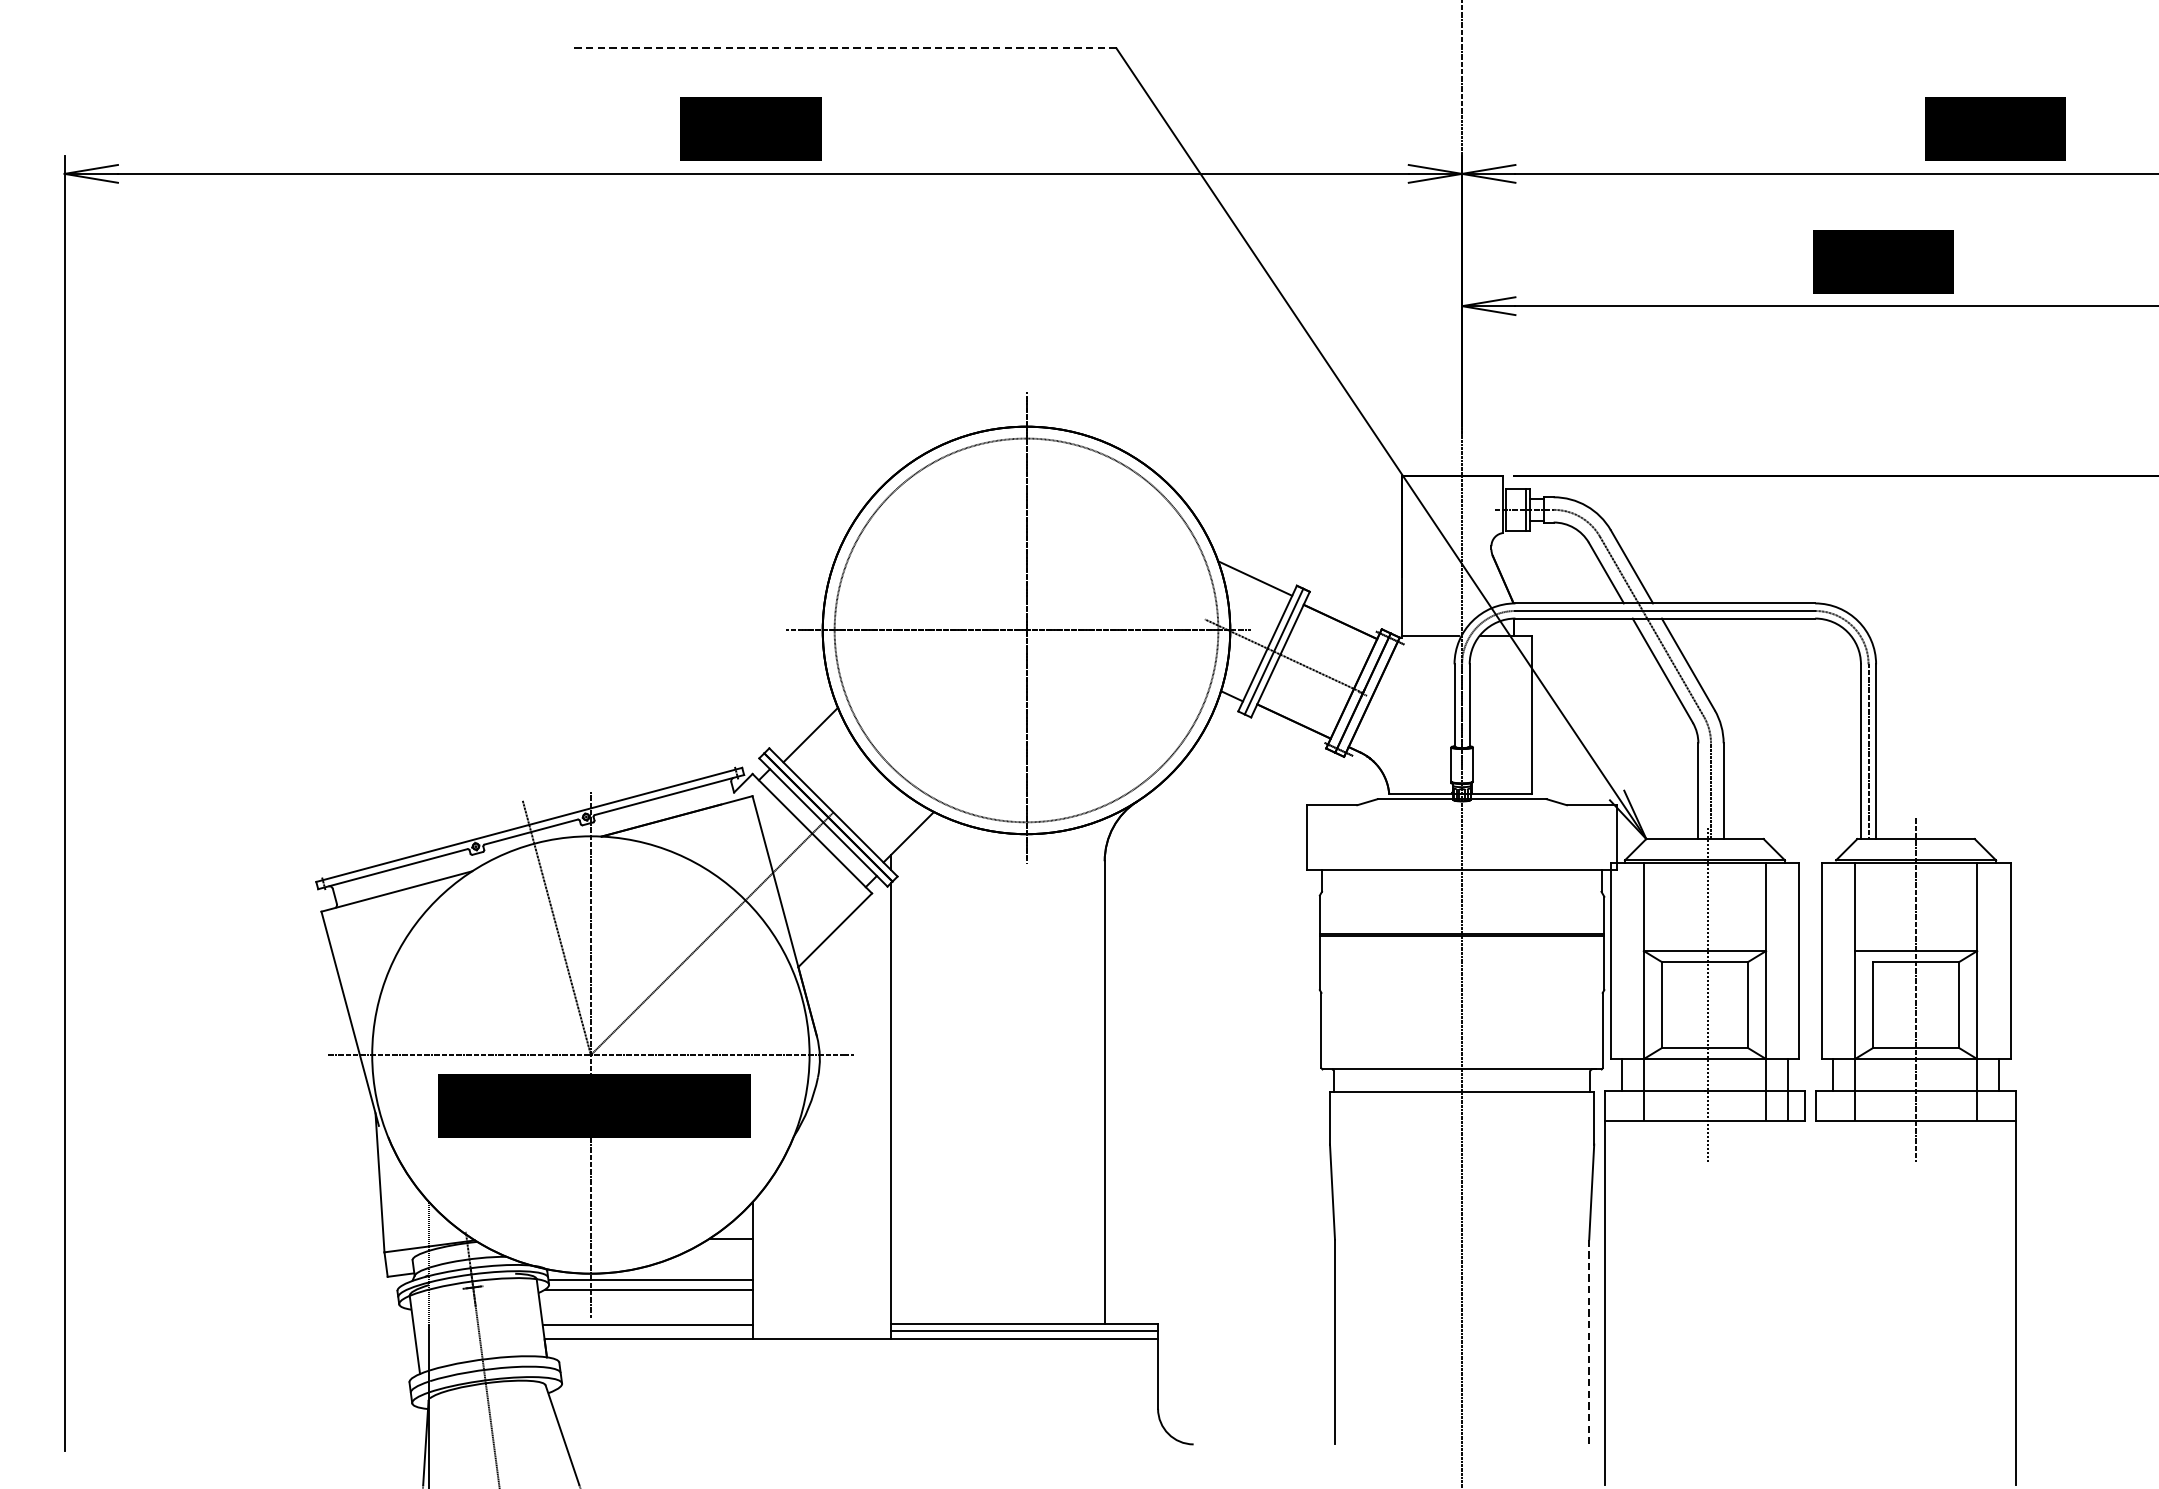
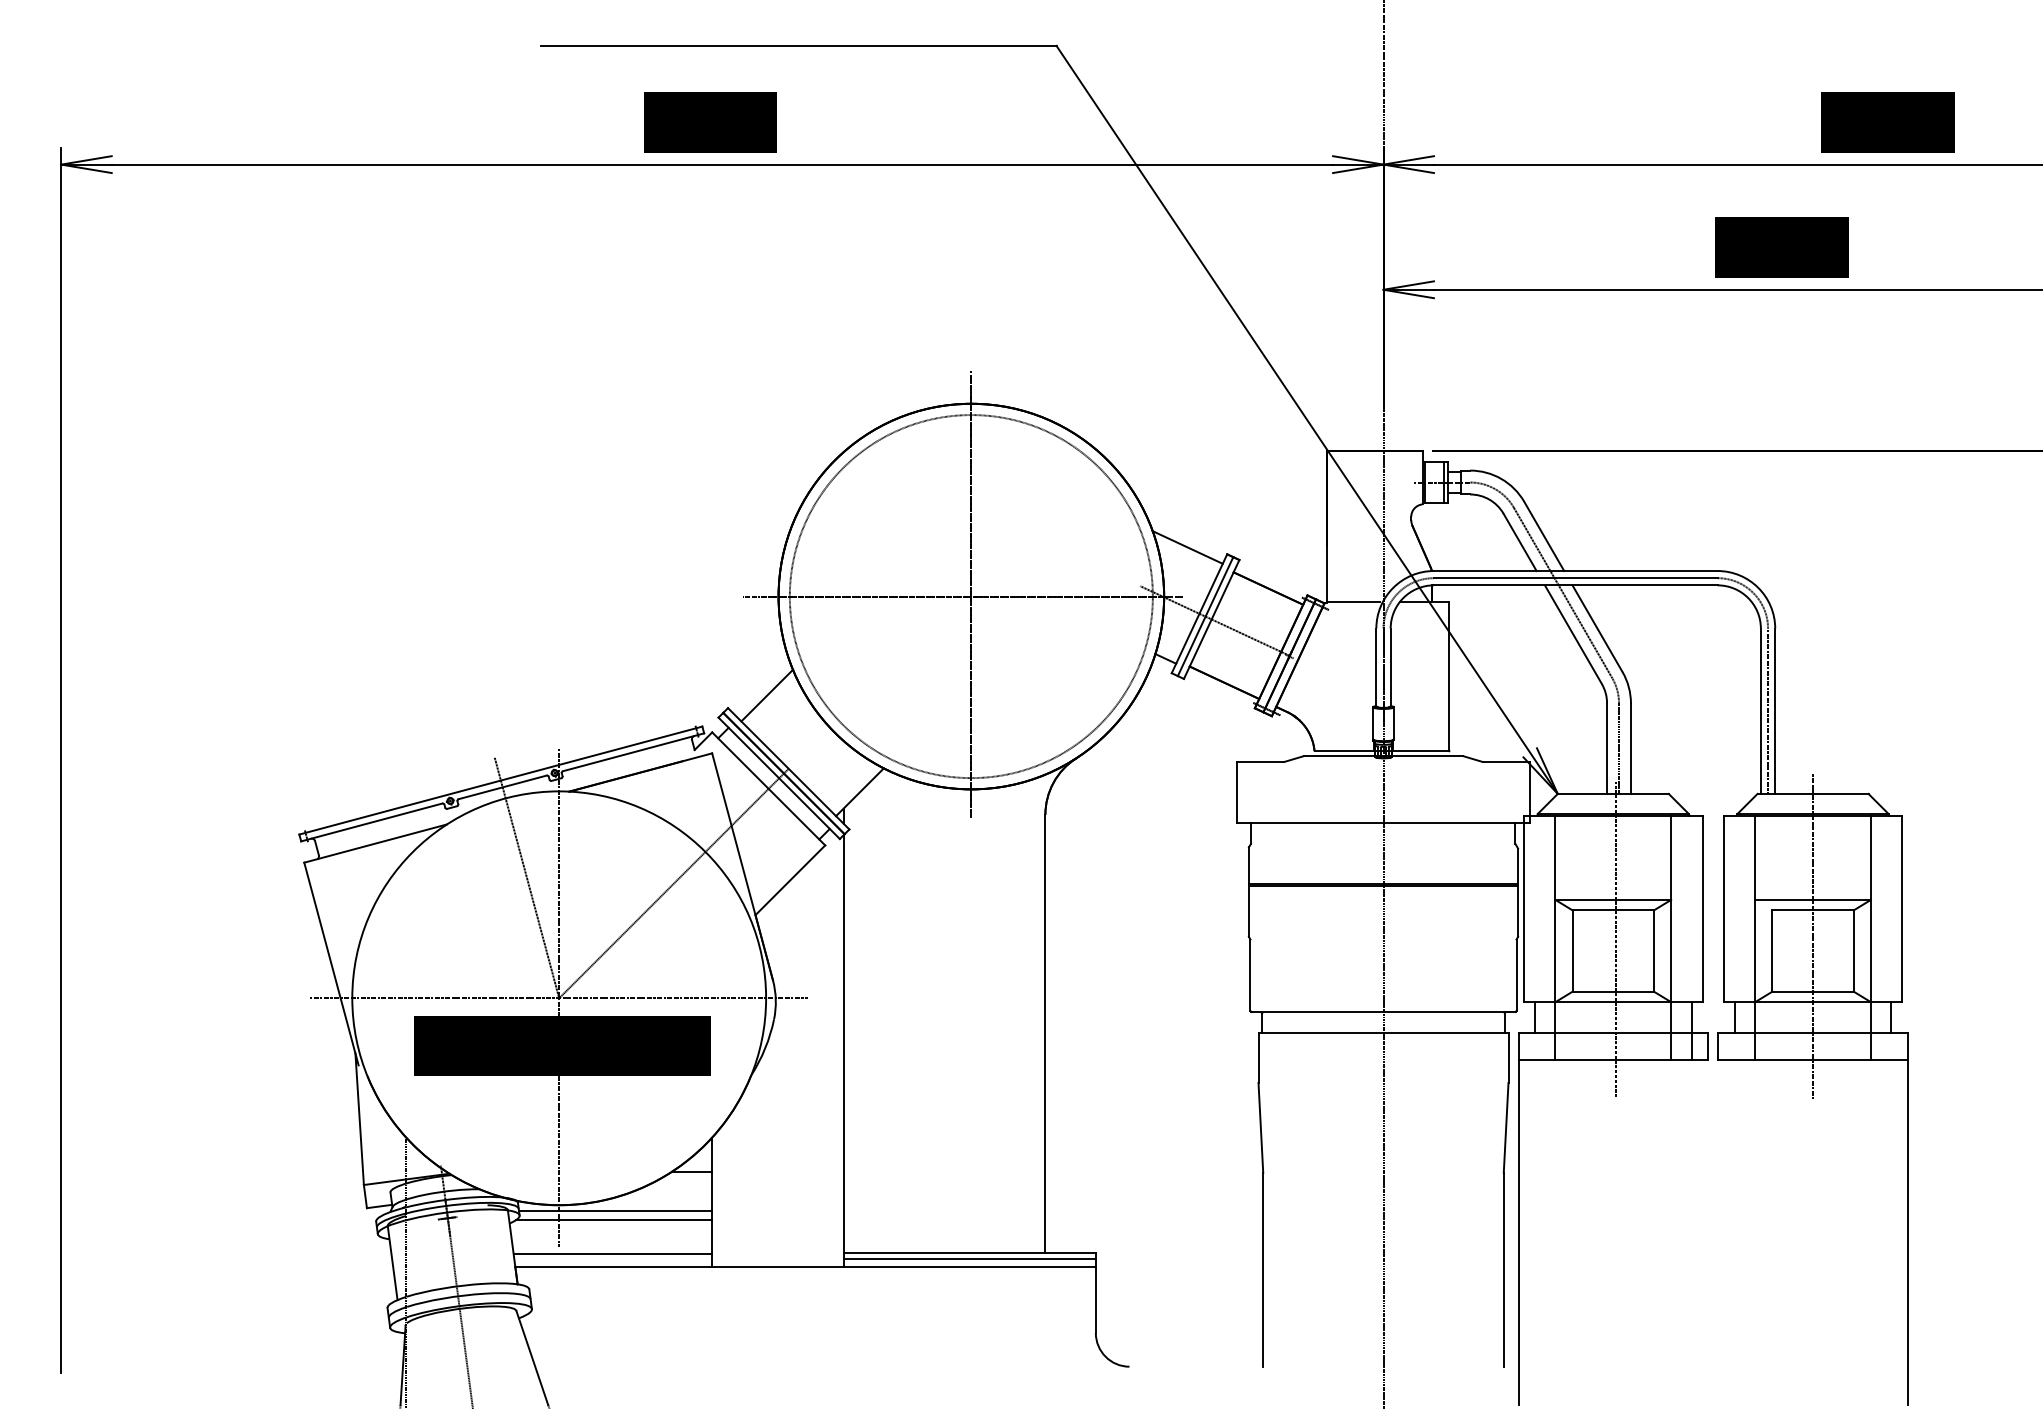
line: (843, 48) -> (798, 45), dashed -> solid
line: (1588, 1341) -> (1503, 1269), dashed -> solid

